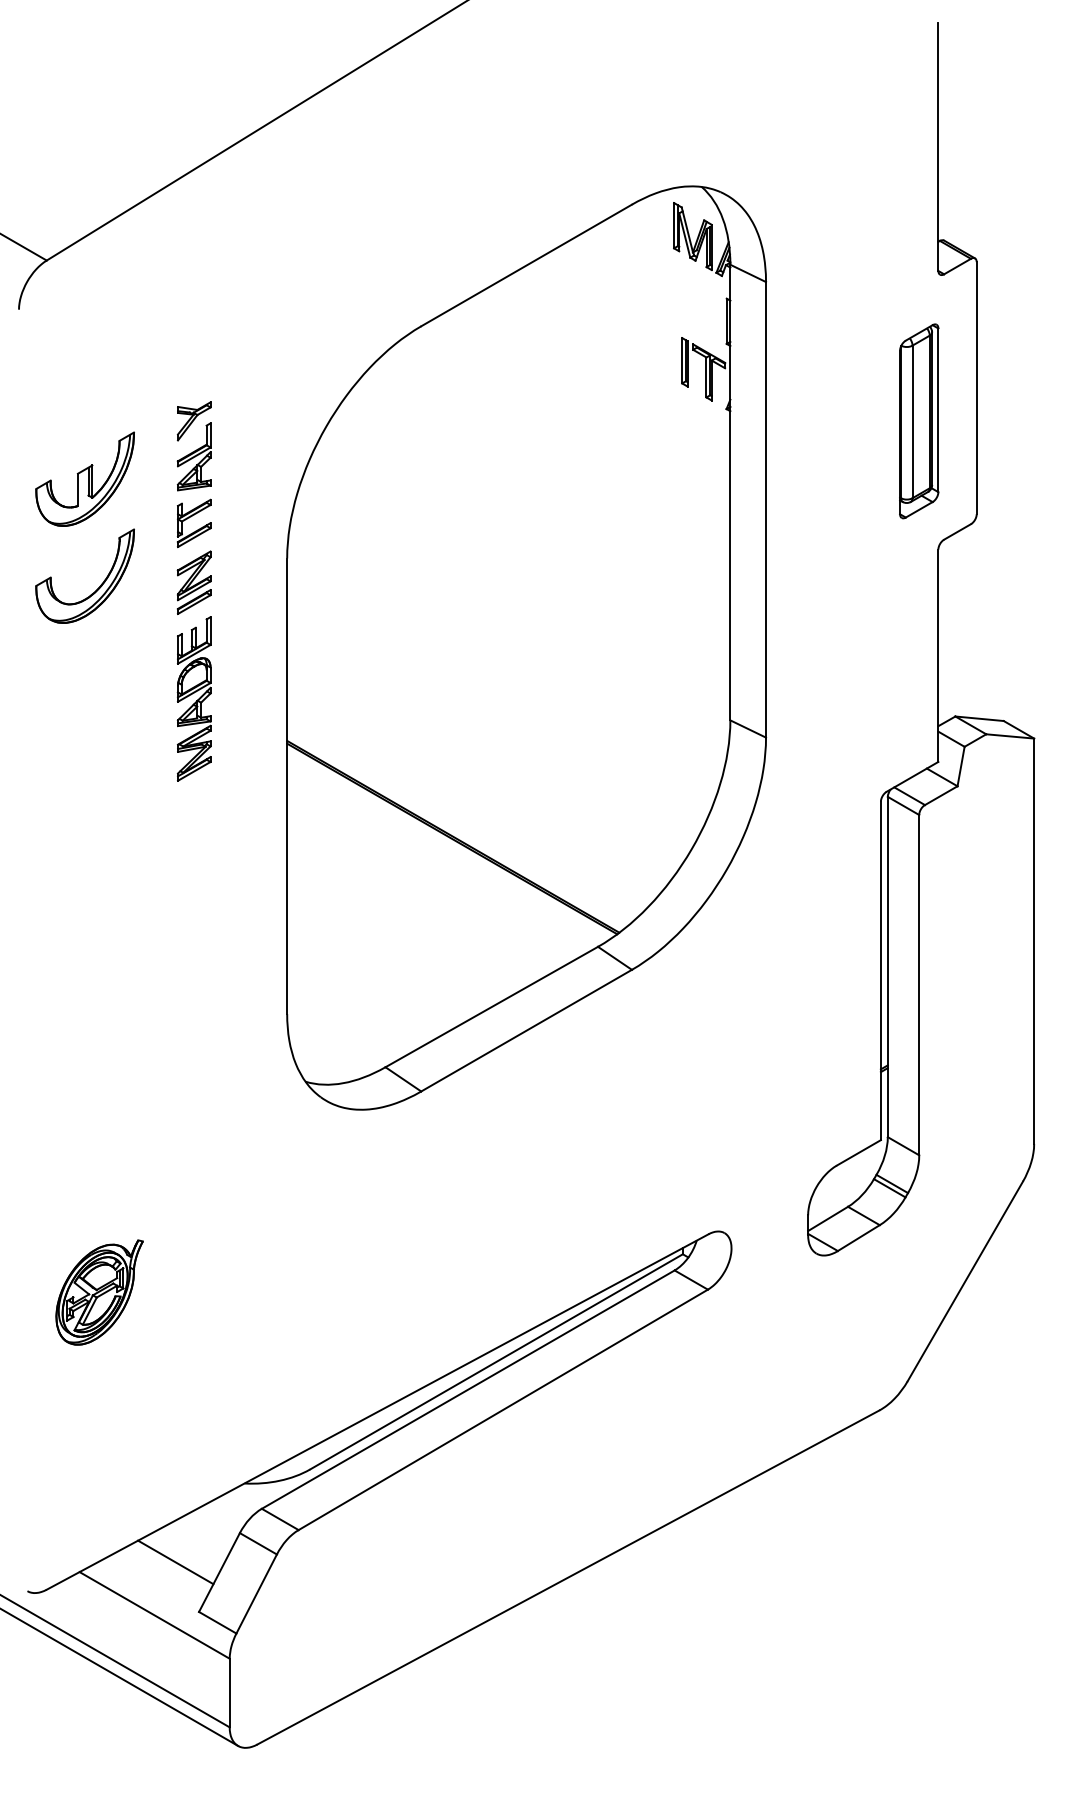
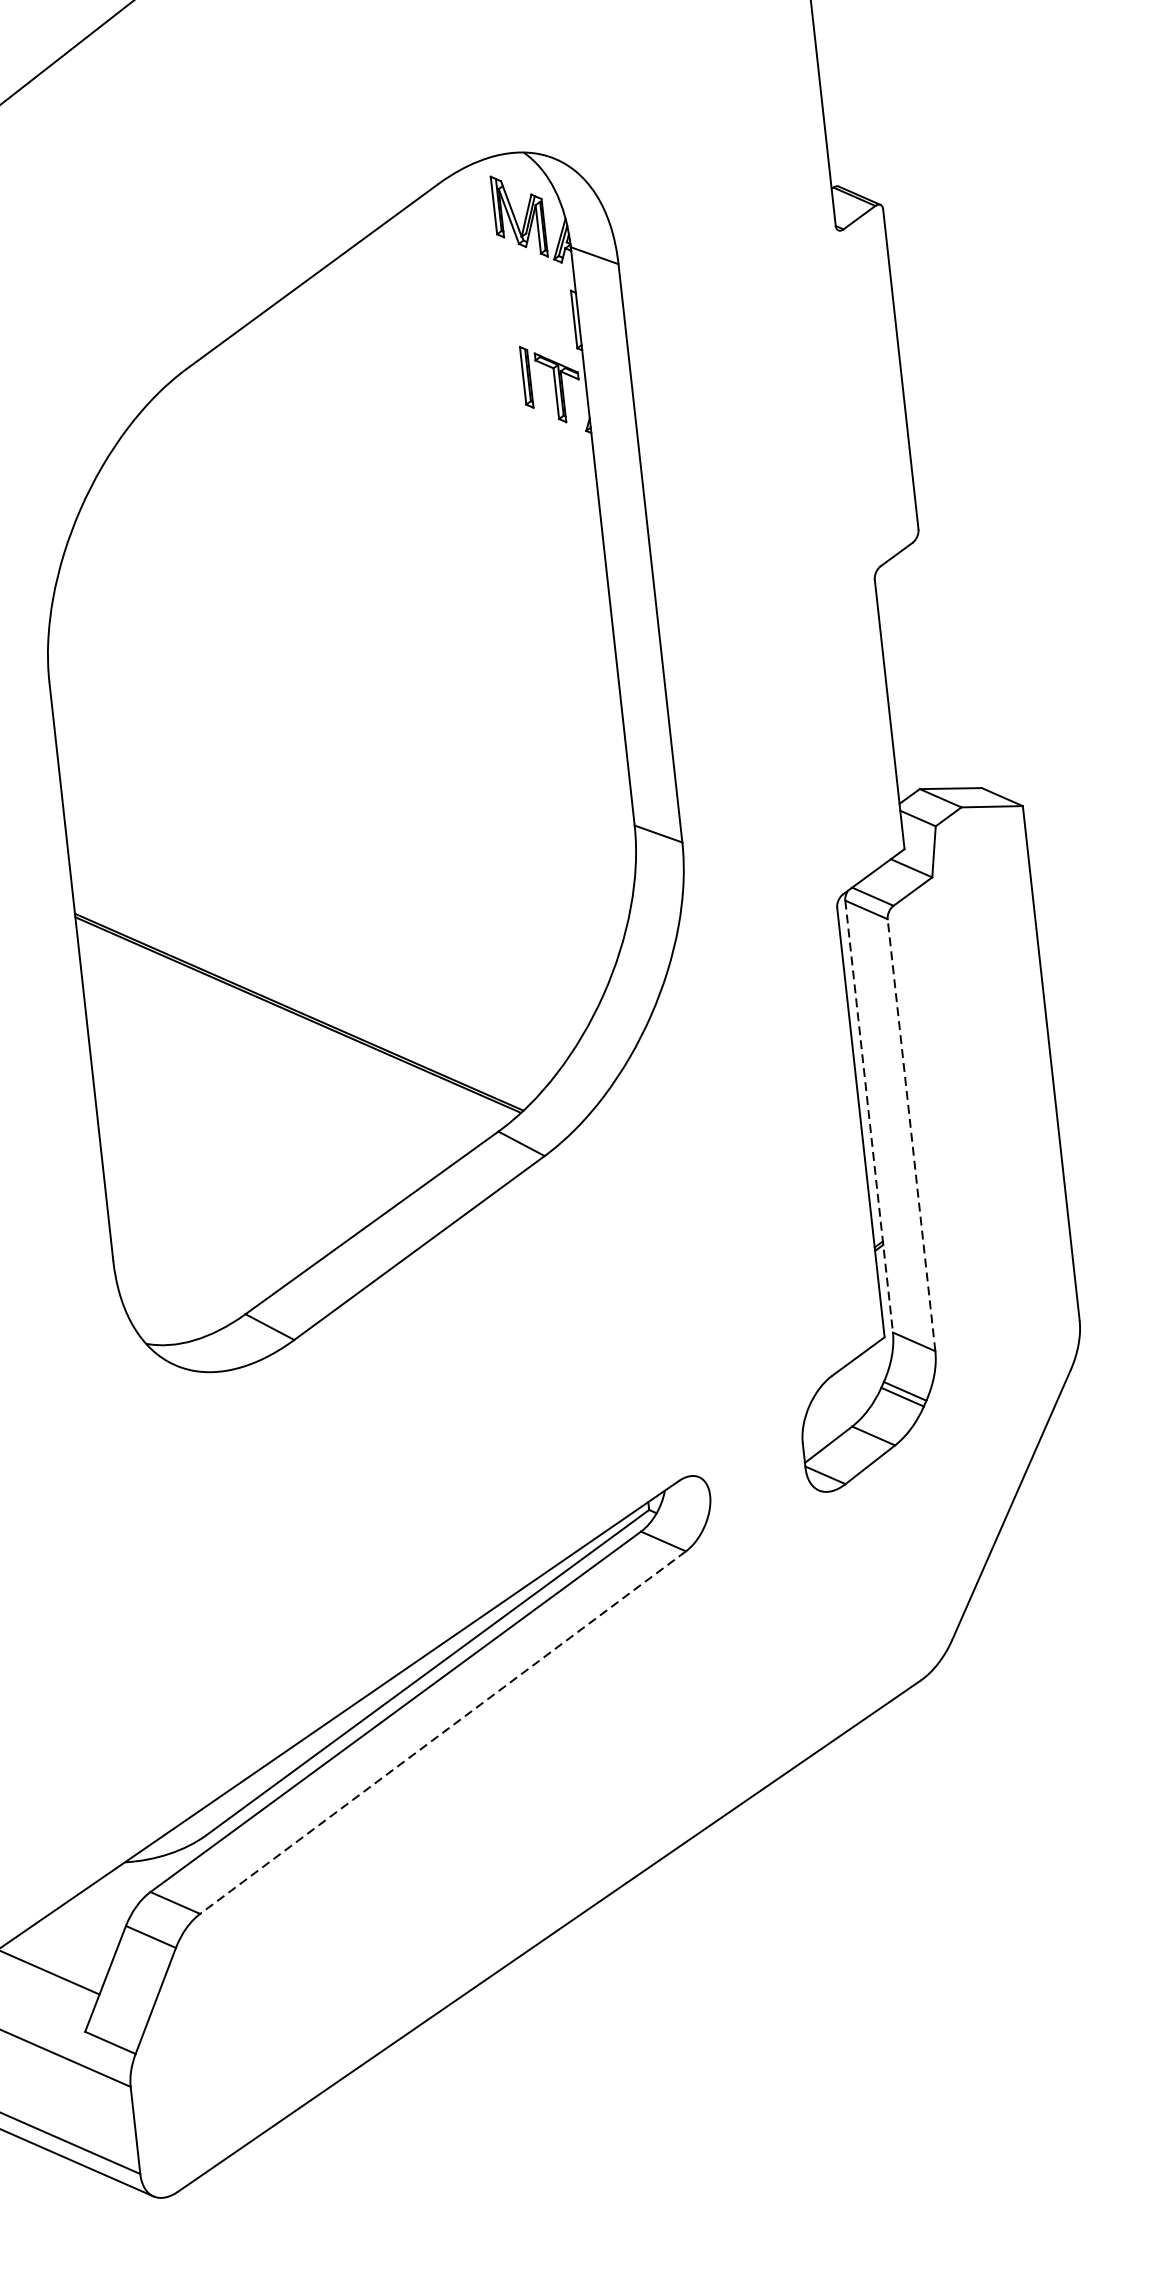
part: (919, 421) -> (832, 419), removed
line: (887, 967) -> (868, 1117), solid -> dashed
line: (919, 984) -> (911, 1134), solid -> dashed
line: (502, 1410) -> (442, 1733), solid -> dashed

